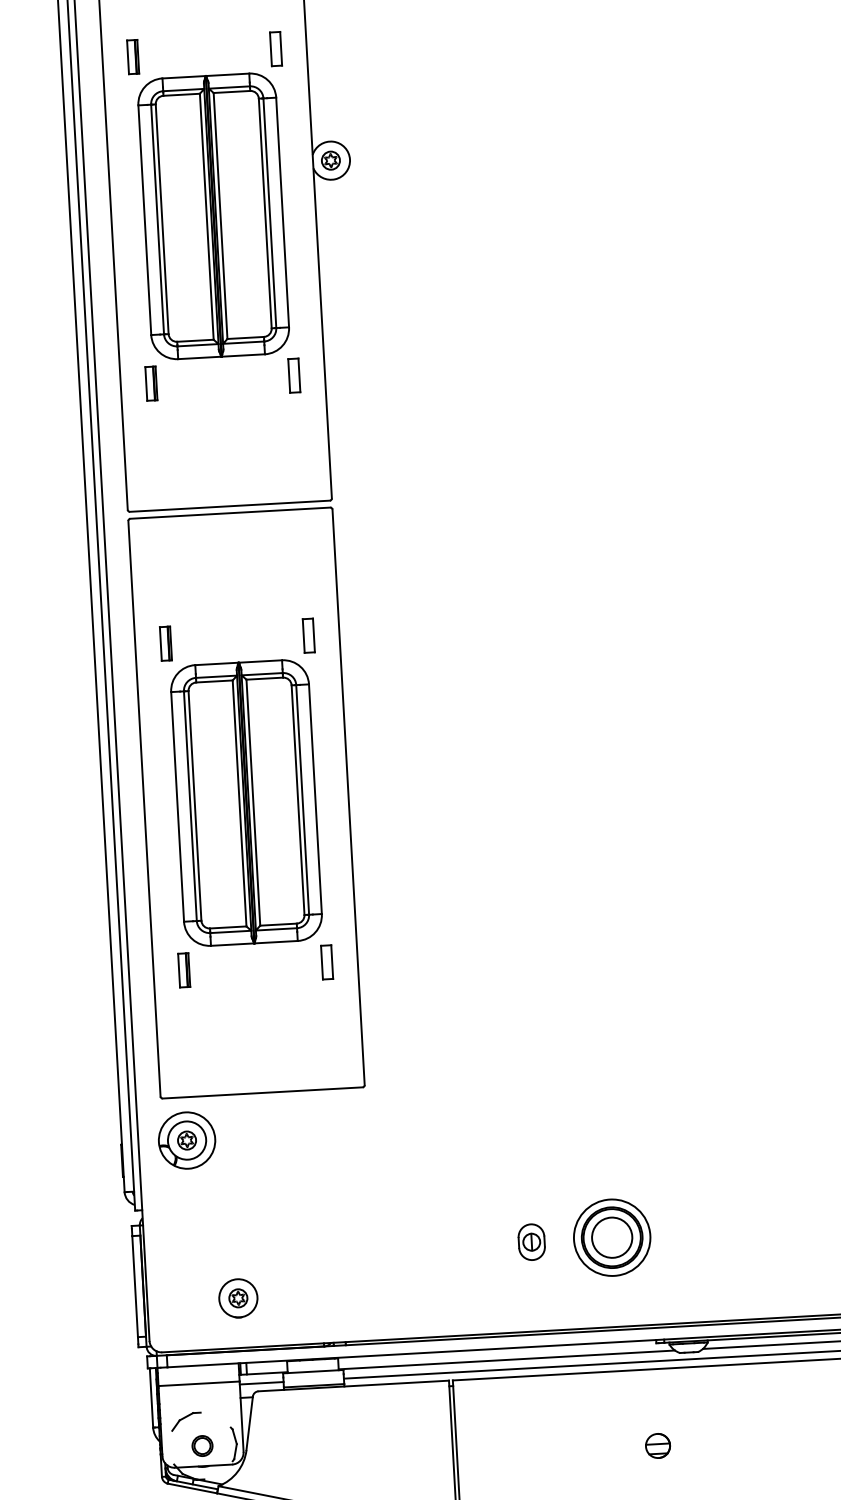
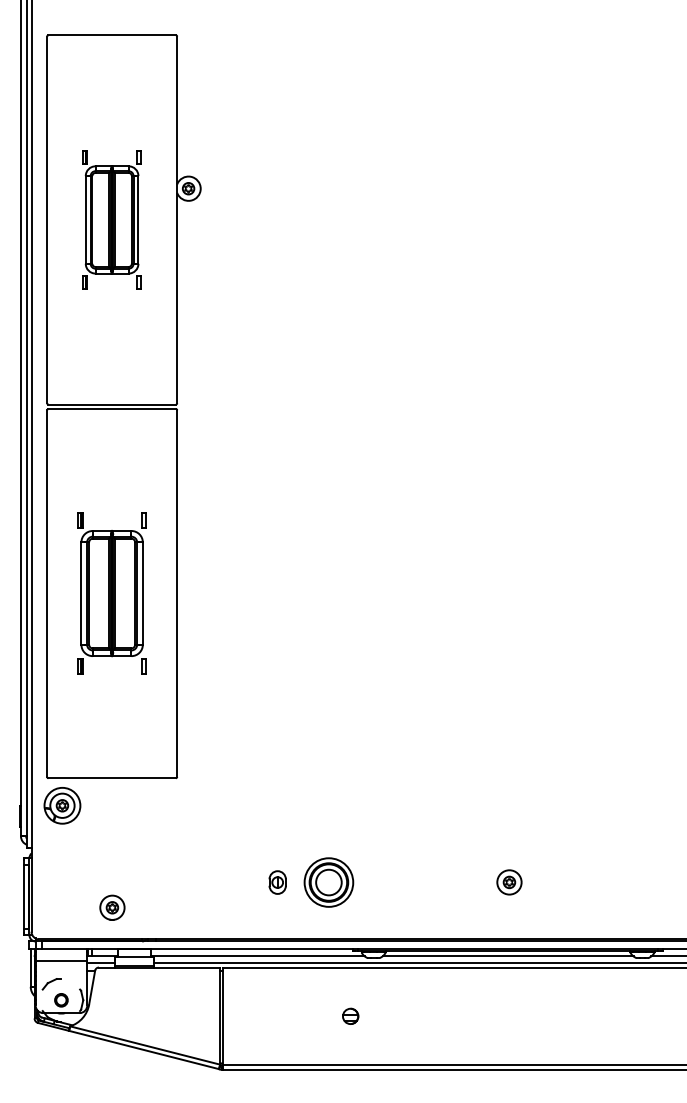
part: (212, 215) -> (111, 219), size x0.6
part: (245, 802) -> (111, 593), size x0.7
part: (238, 1297) -> (112, 907), moved

